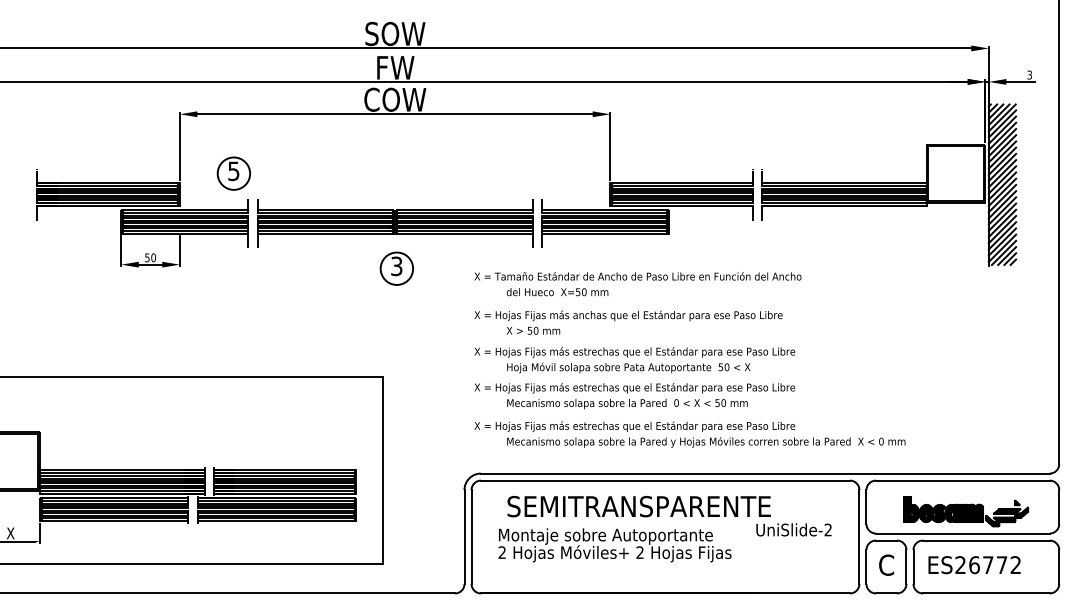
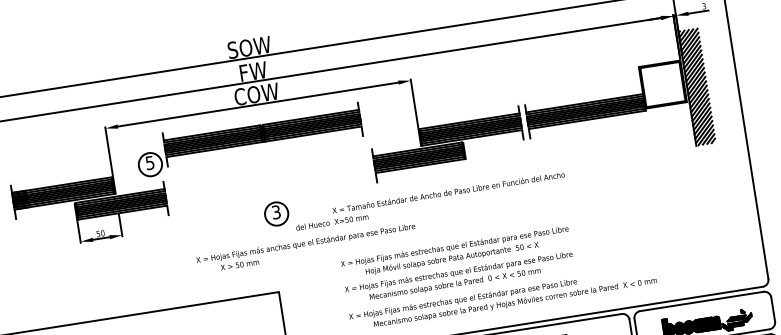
part: (395, 223) -> (263, 134), moved
text: (557, 292) -> (332, 222), moved
text: (628, 322) -> (306, 248), moved

